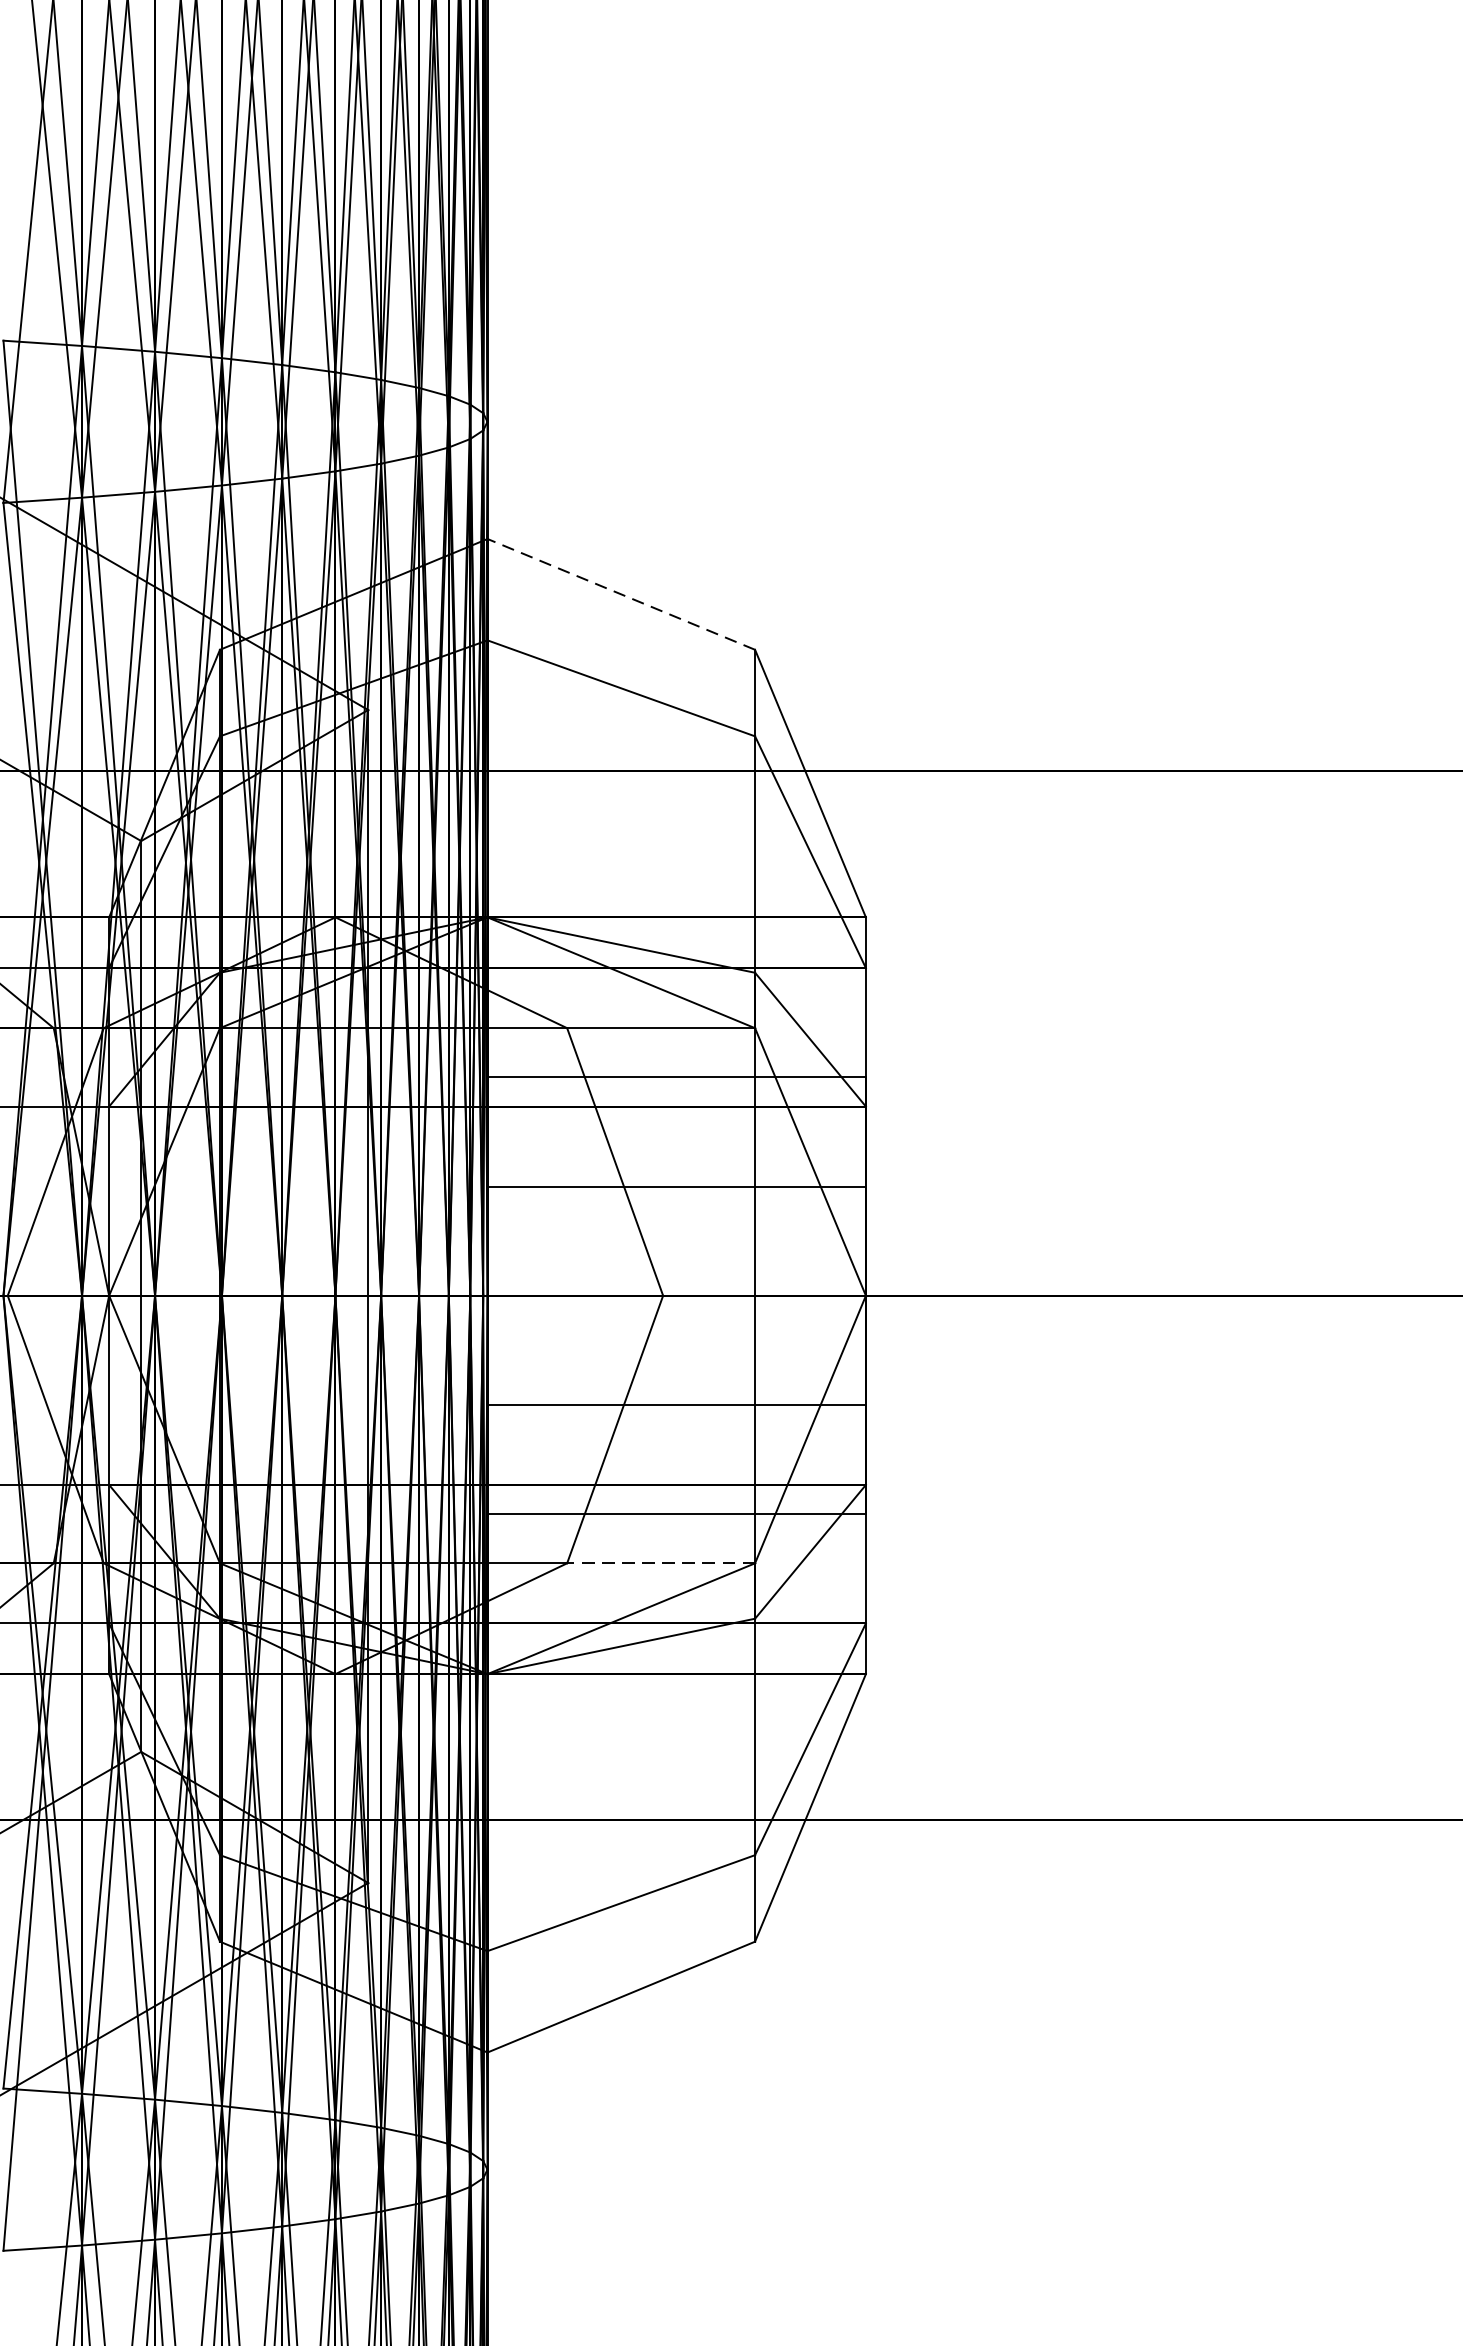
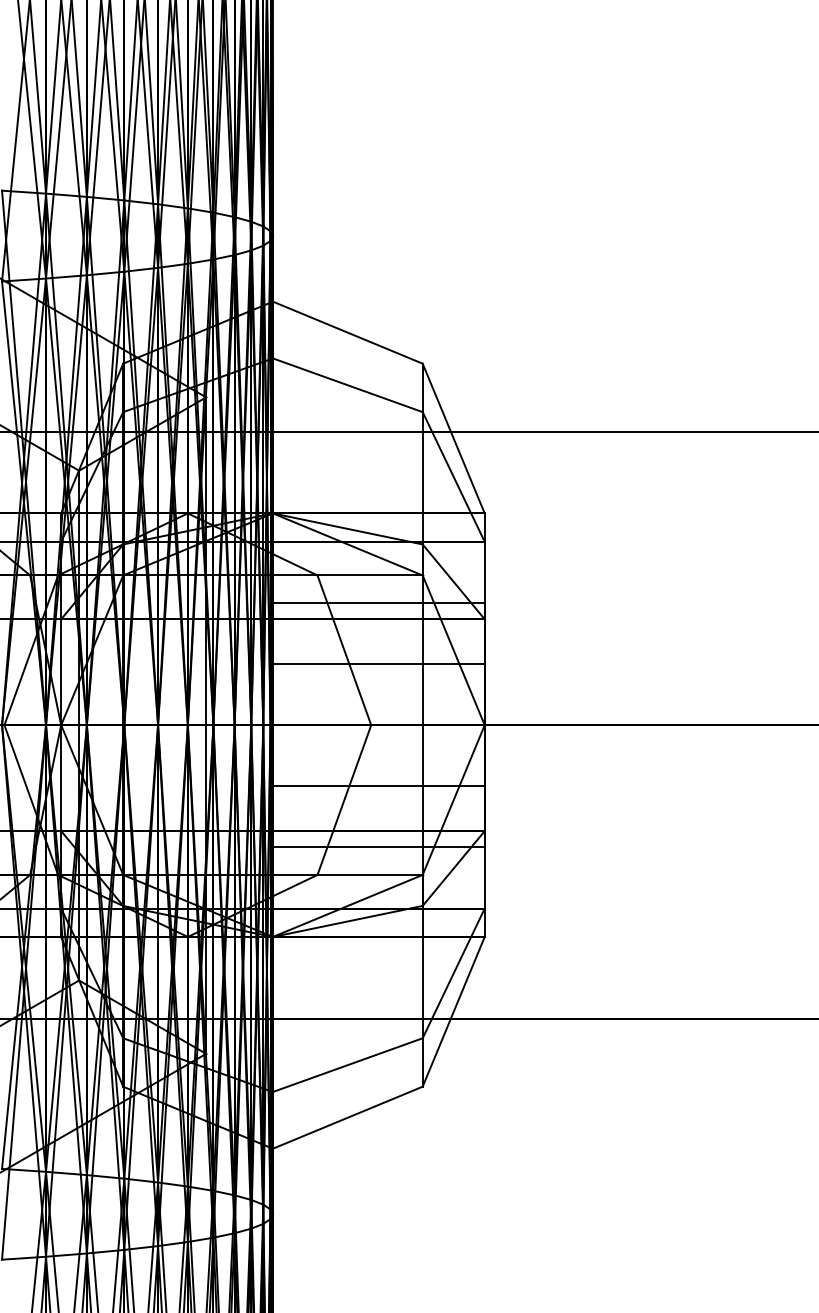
line: (620, 594) -> (347, 332), dashed -> solid
line: (661, 1562) -> (370, 874), dashed -> solid

